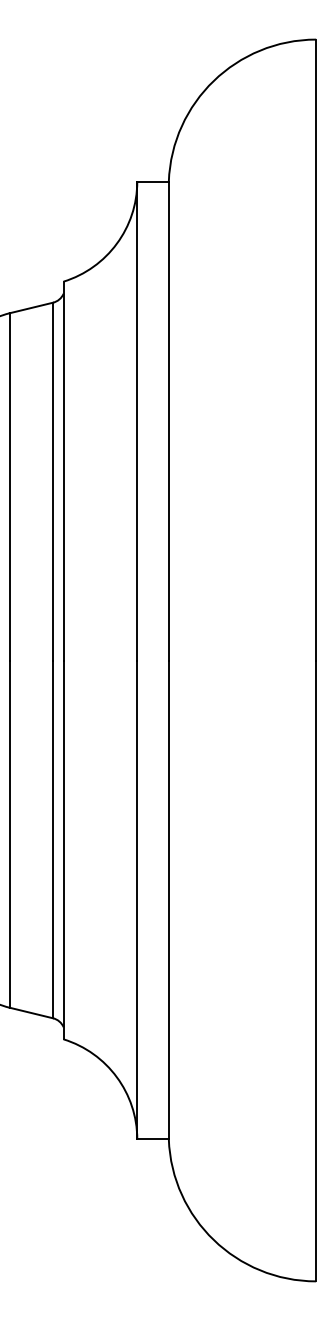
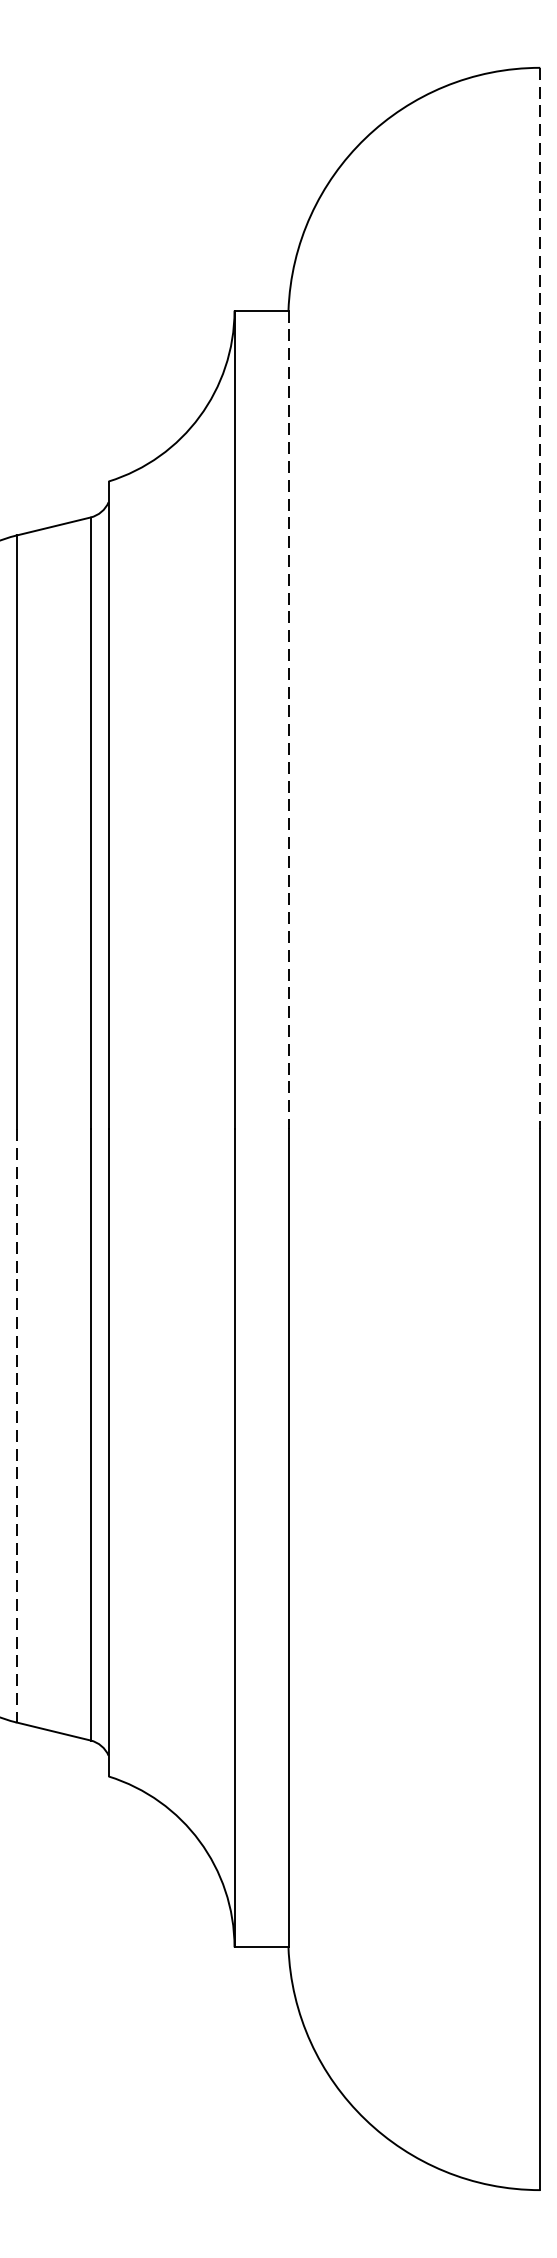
line: (316, 350) -> (540, 599), solid -> dashed
line: (168, 421) -> (287, 720), solid -> dashed
line: (9, 834) -> (16, 1426), solid -> dashed

